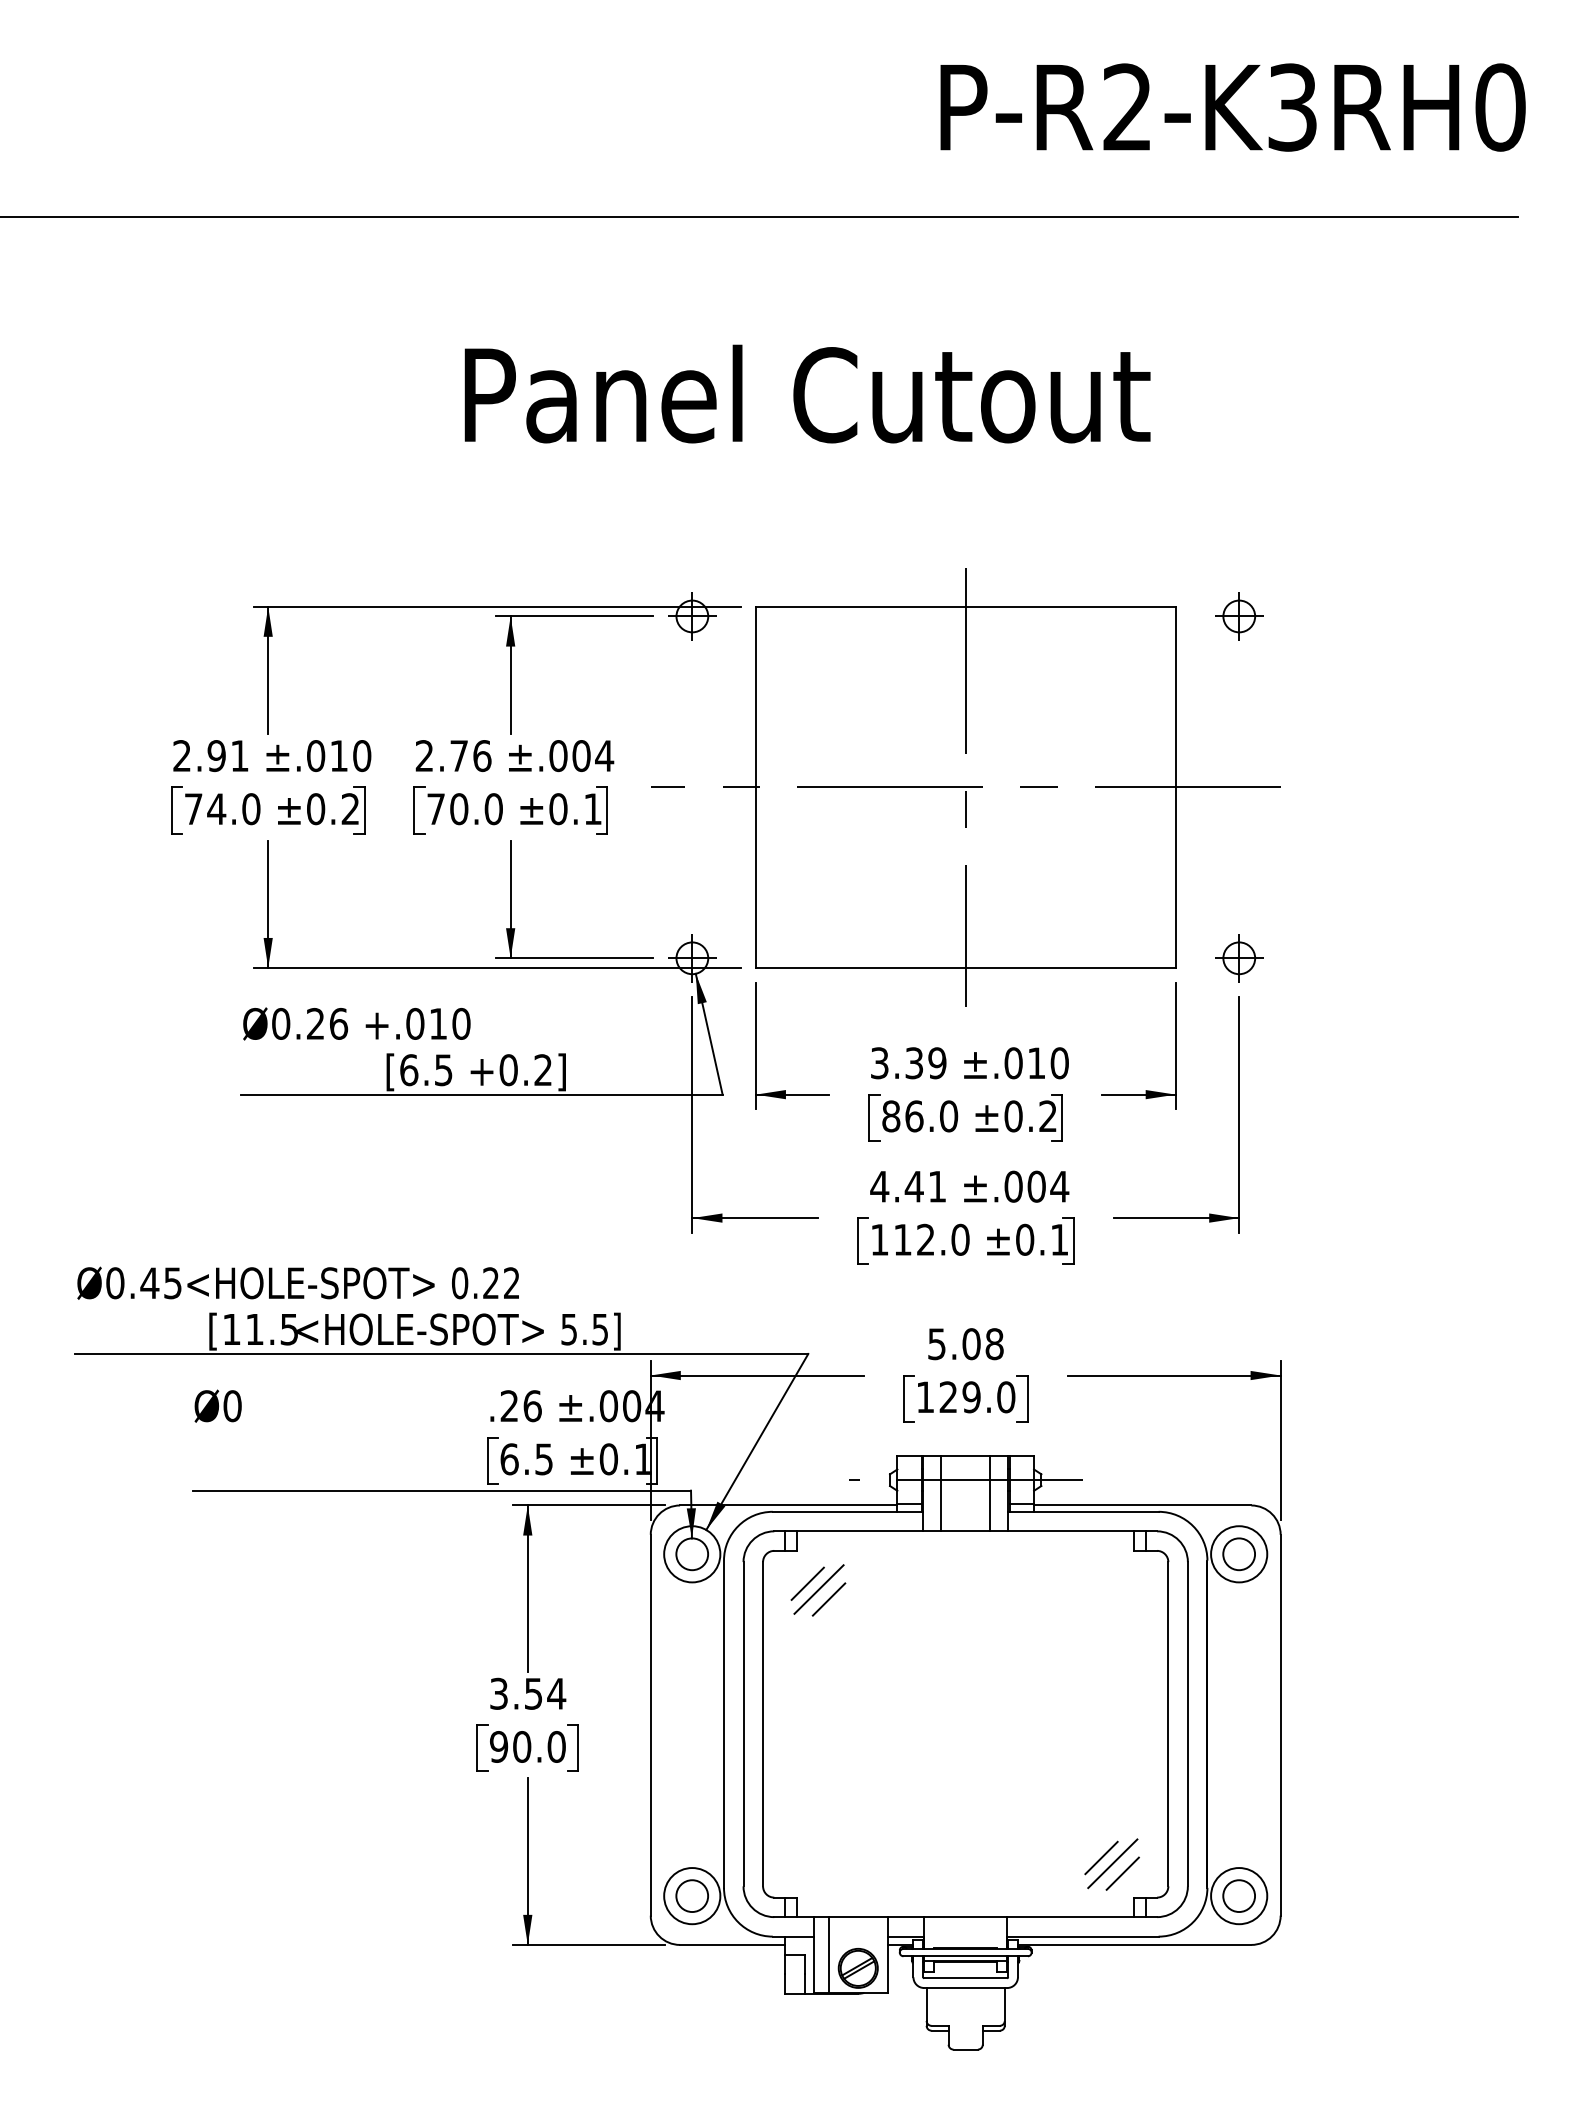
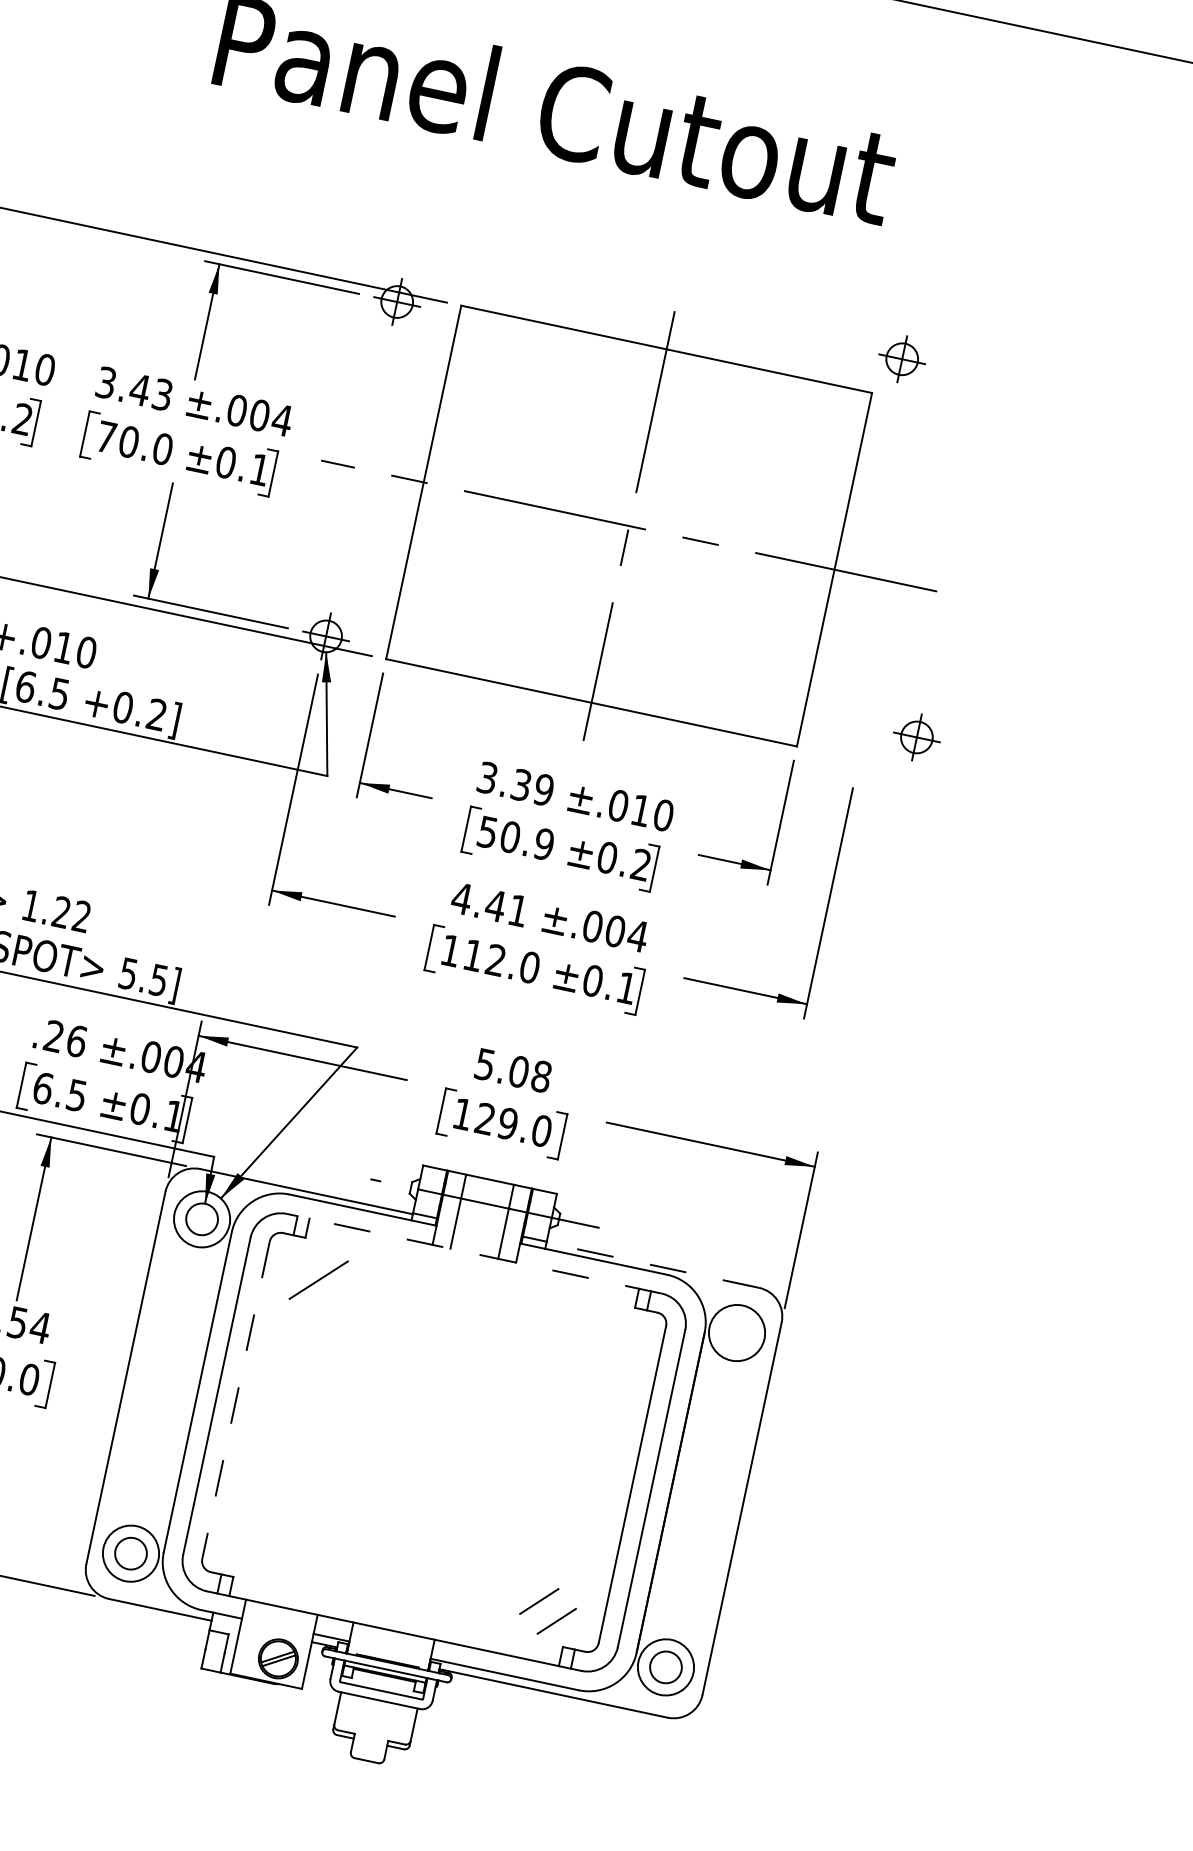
part: (1239, 616) -> (902, 359), moved
text: (453, 756) -> (134, 389), 2.76 -> 3.43
part: (1239, 958) -> (917, 737), moved
text: (920, 1116) -> (516, 838), 86.0 -> 50.9
text: (459, 1283) -> (30, 906), 0.22 -> 1.22
line: (1142, 1505) -> (652, 1265), solid -> dashed
line: (965, 1531) -> (474, 1253), solid -> dashed
circle: (1238, 1554) -> (736, 1333), removed
line: (807, 1583) -> (308, 1271), removed
line: (828, 1599) -> (325, 1291), removed
line: (763, 1724) -> (236, 1400), solid -> dashed
line: (1112, 1863) -> (548, 1609), removed
line: (828, 1954) -> (252, 1639), removed

